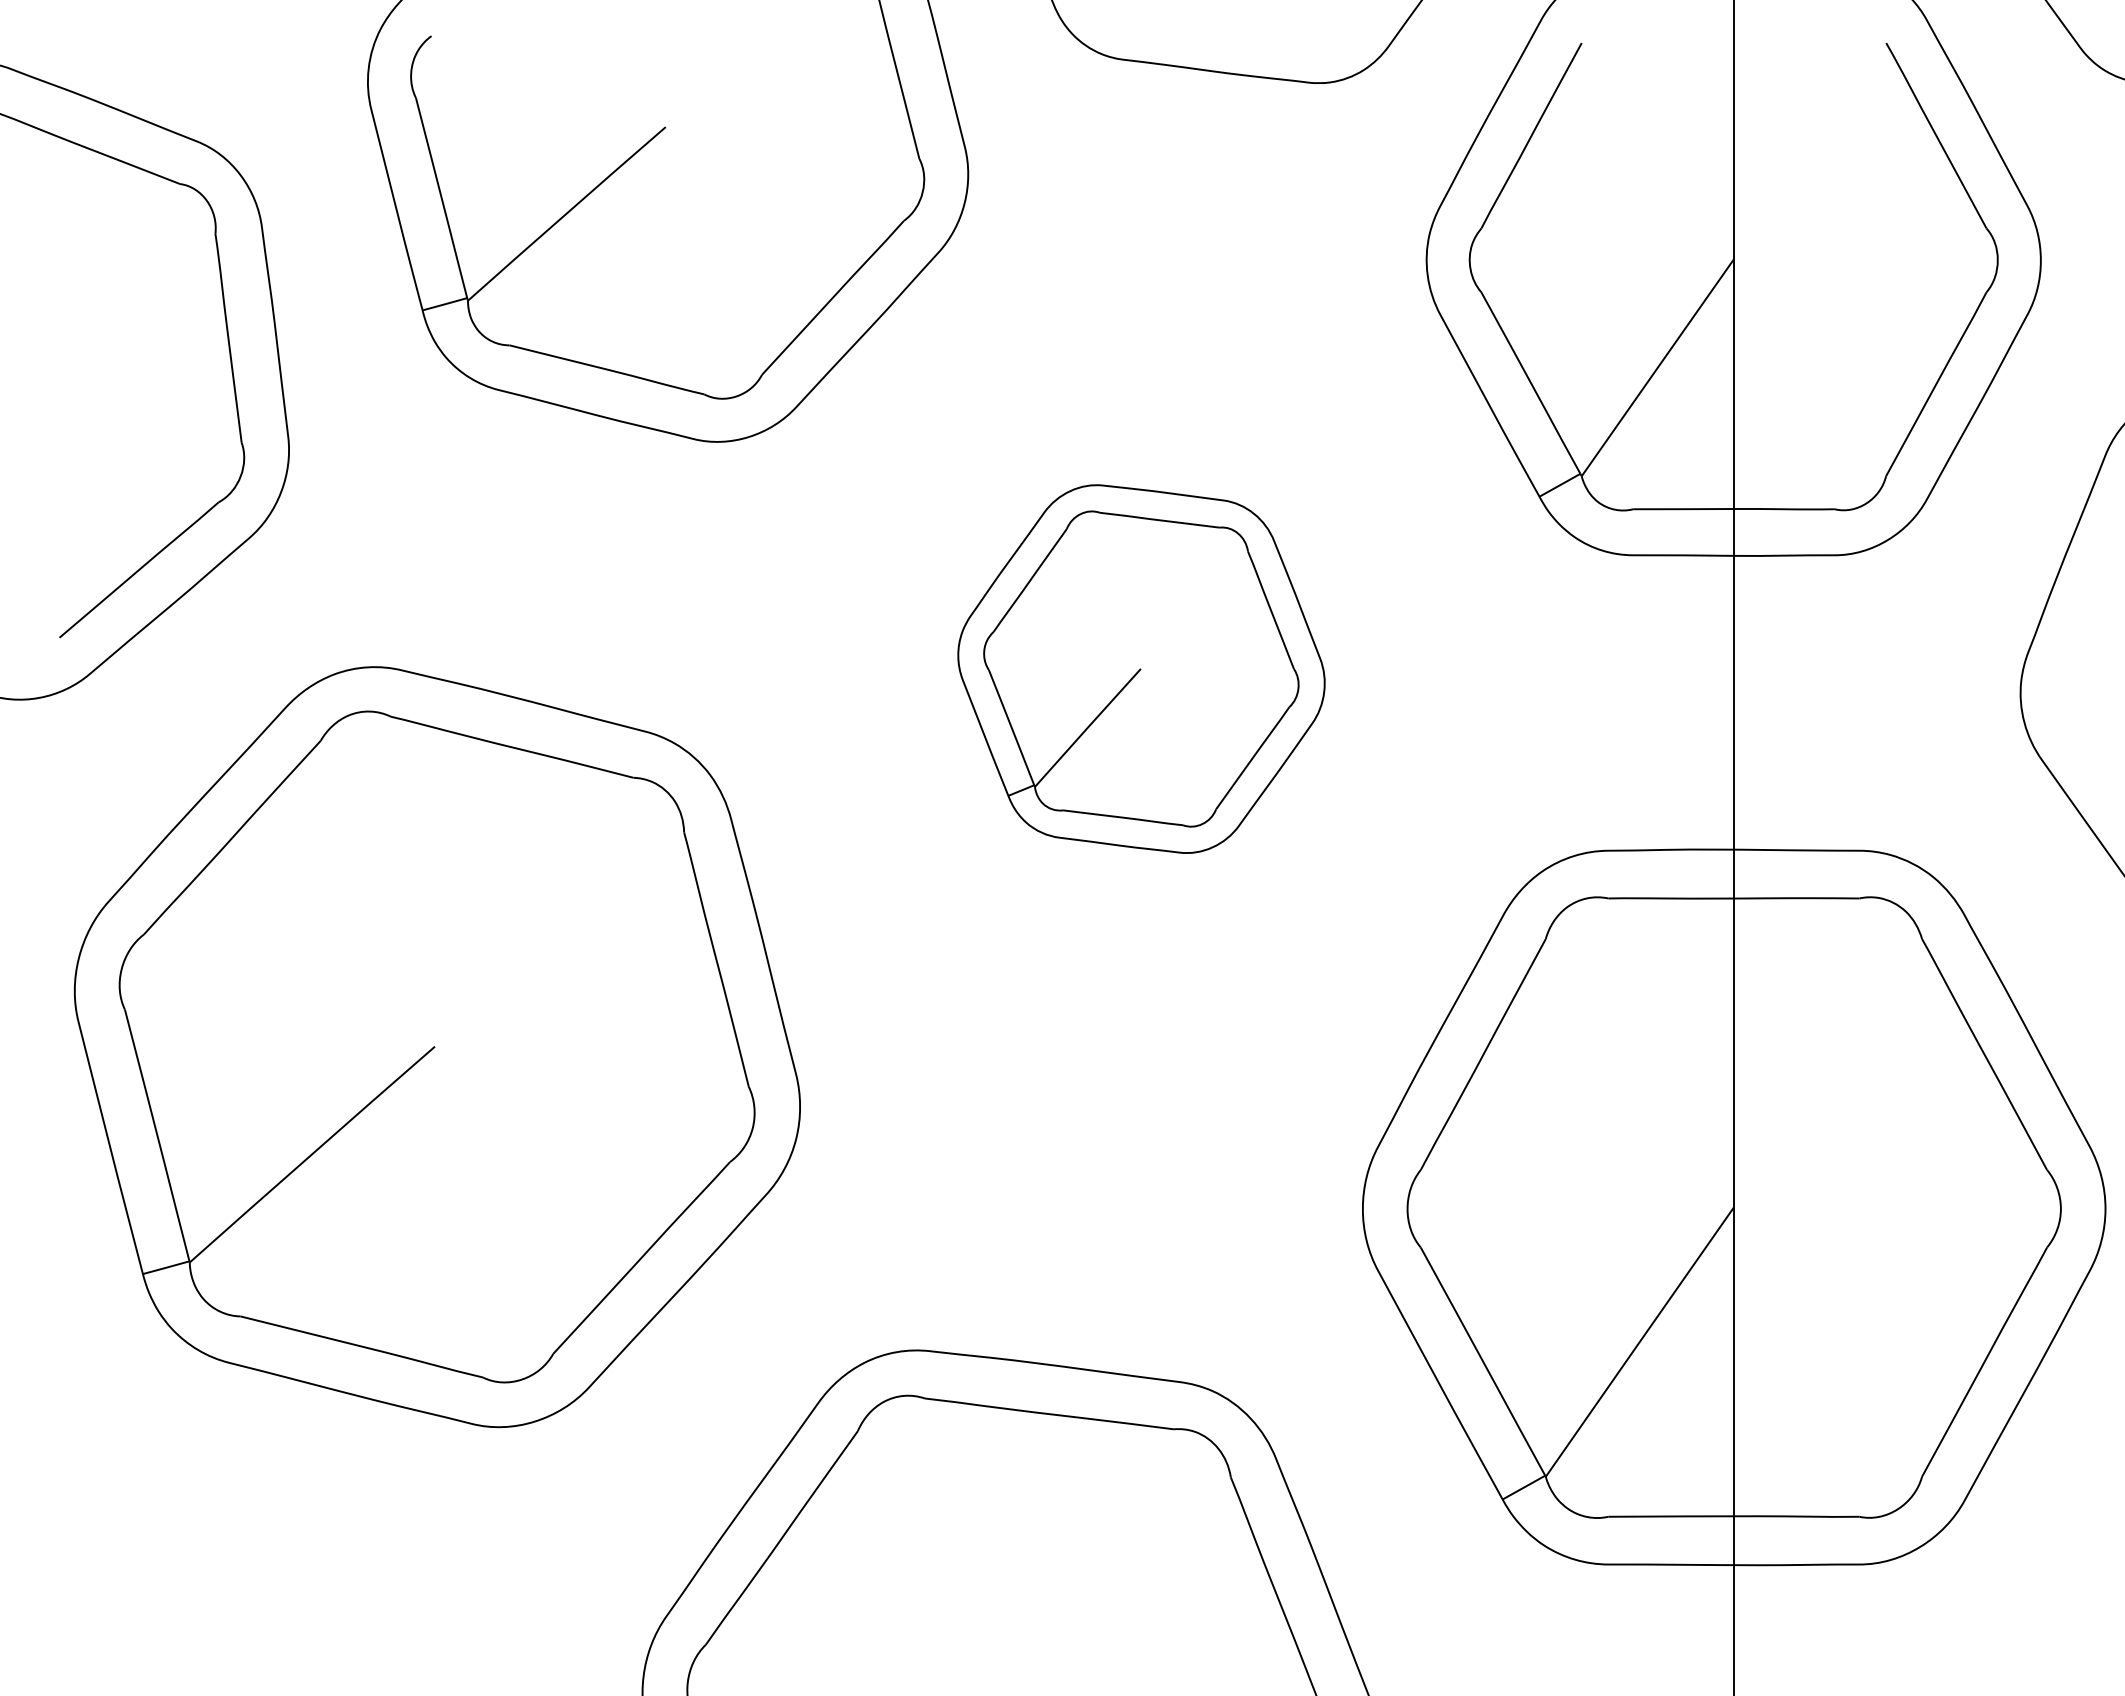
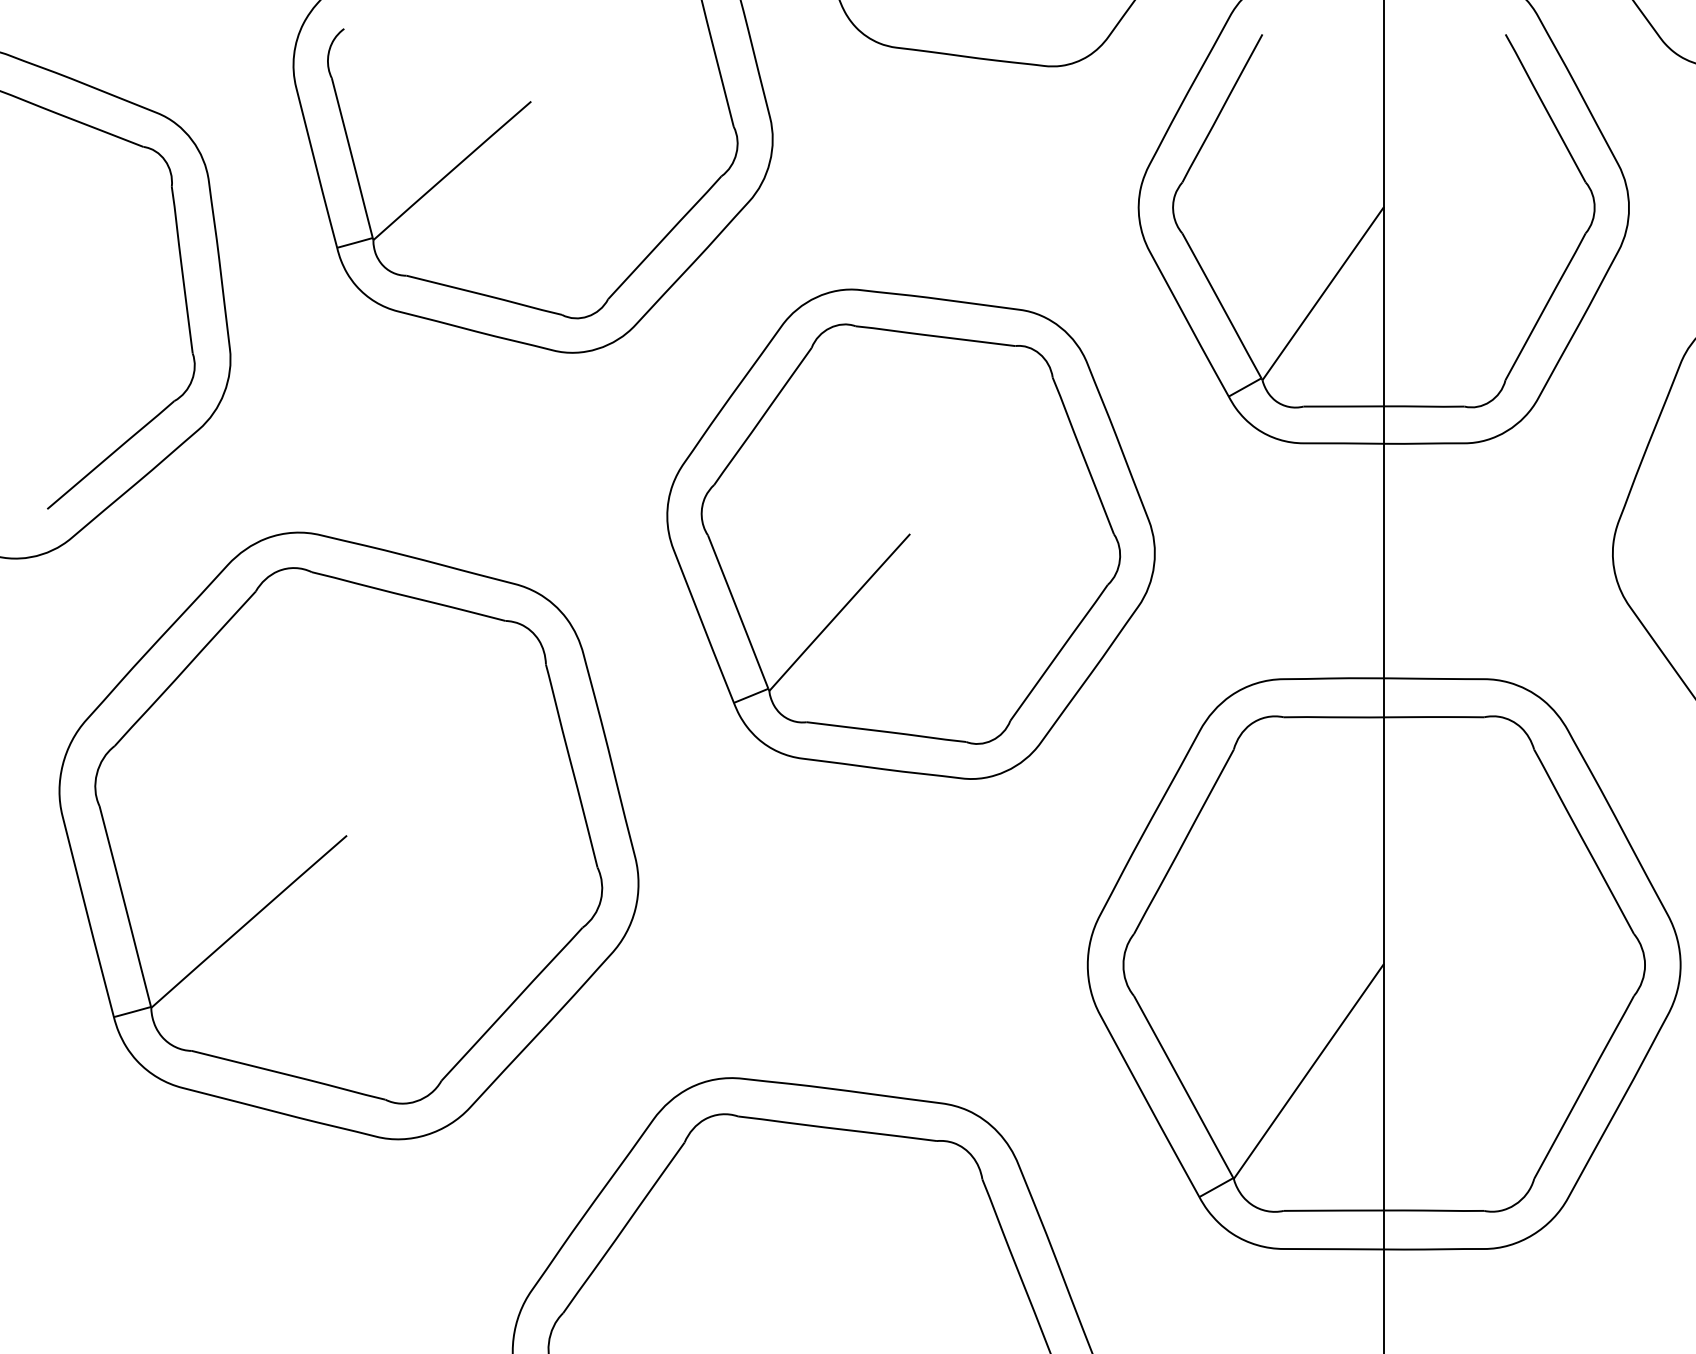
part: (1141, 668) -> (911, 533), size x1.67

